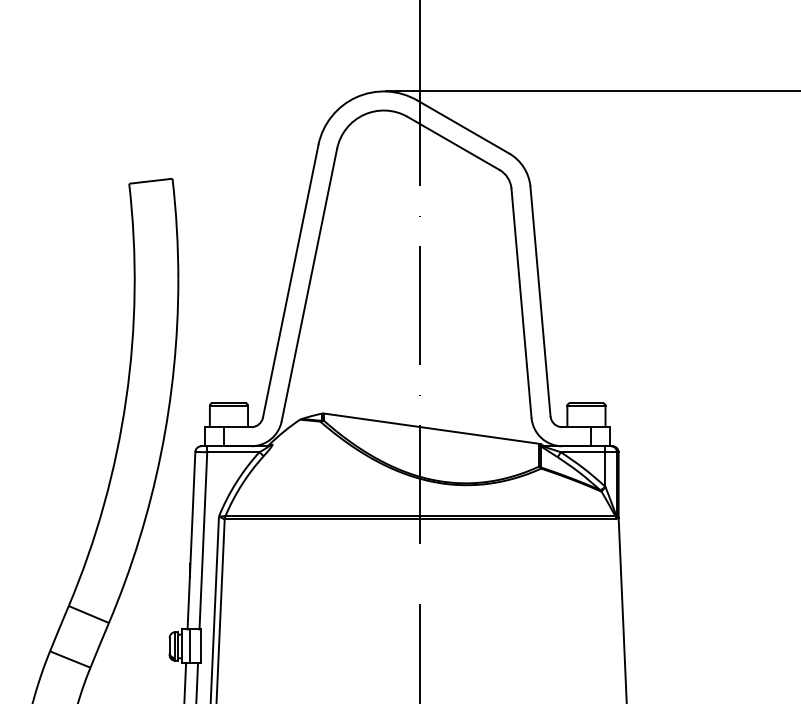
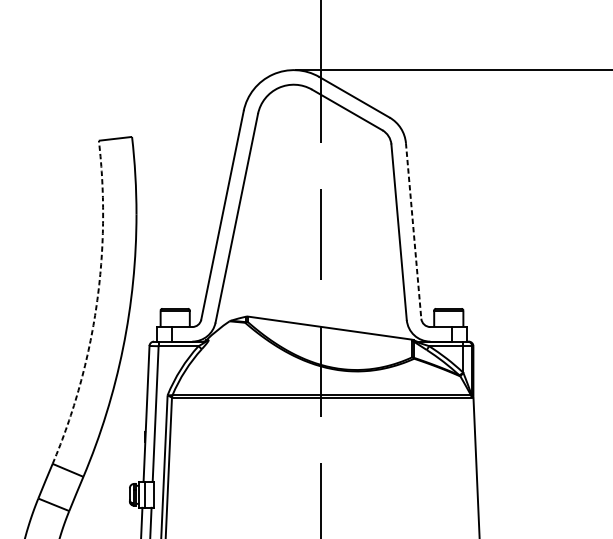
line: (540, 302) -> (413, 231), solid -> dashed
arc: (126, 398) -> (96, 305), solid -> dashed

